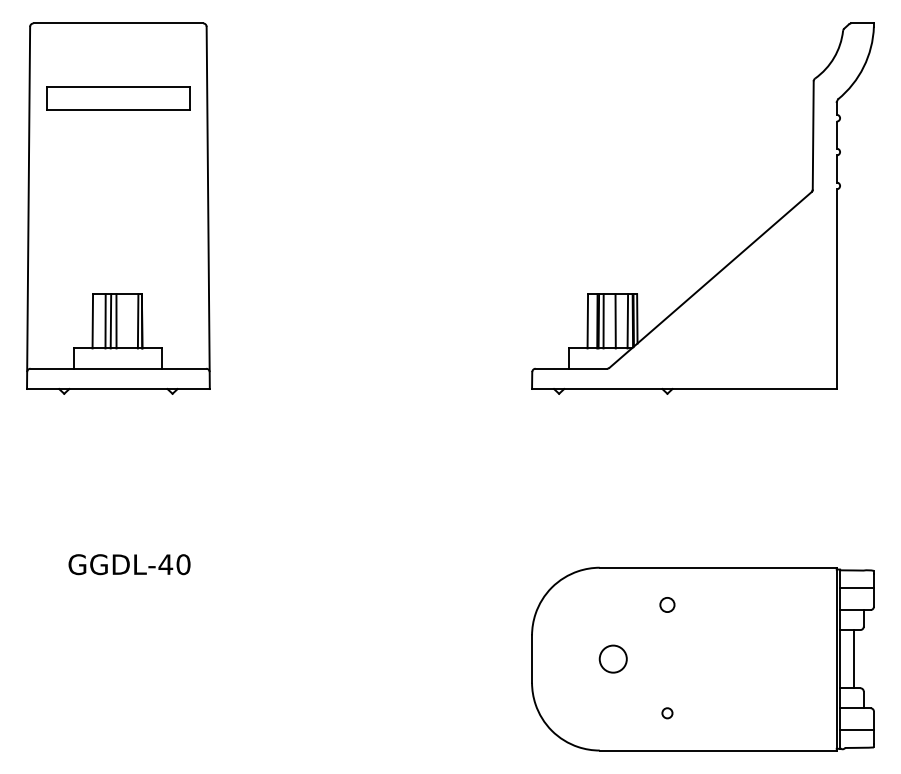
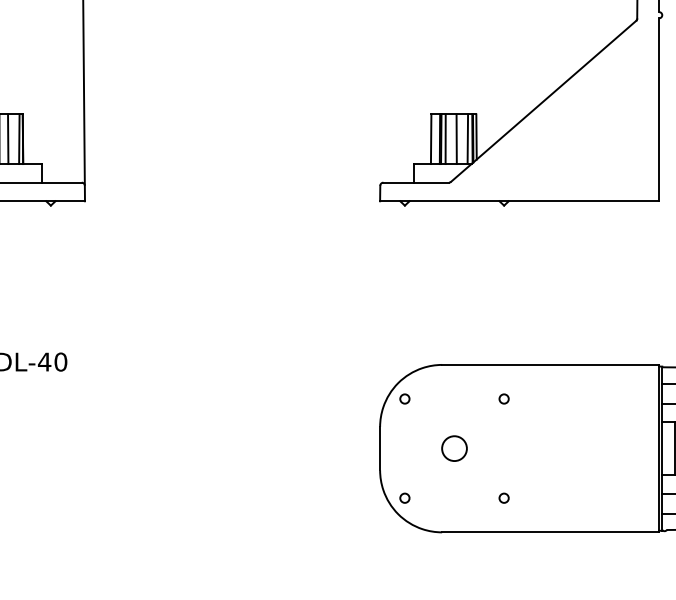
line: (125, 321) -> (7, 139), added
circle: (559, 604) -> (405, 398), added
circle: (667, 604) -> (504, 398), size x0.71
circle: (559, 713) -> (405, 498), added

